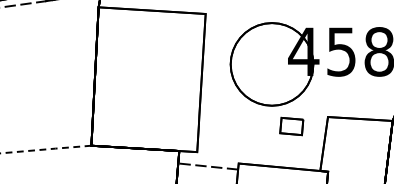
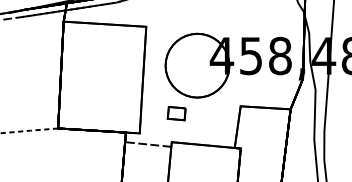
part: (291, 126) -> (176, 113), moved

